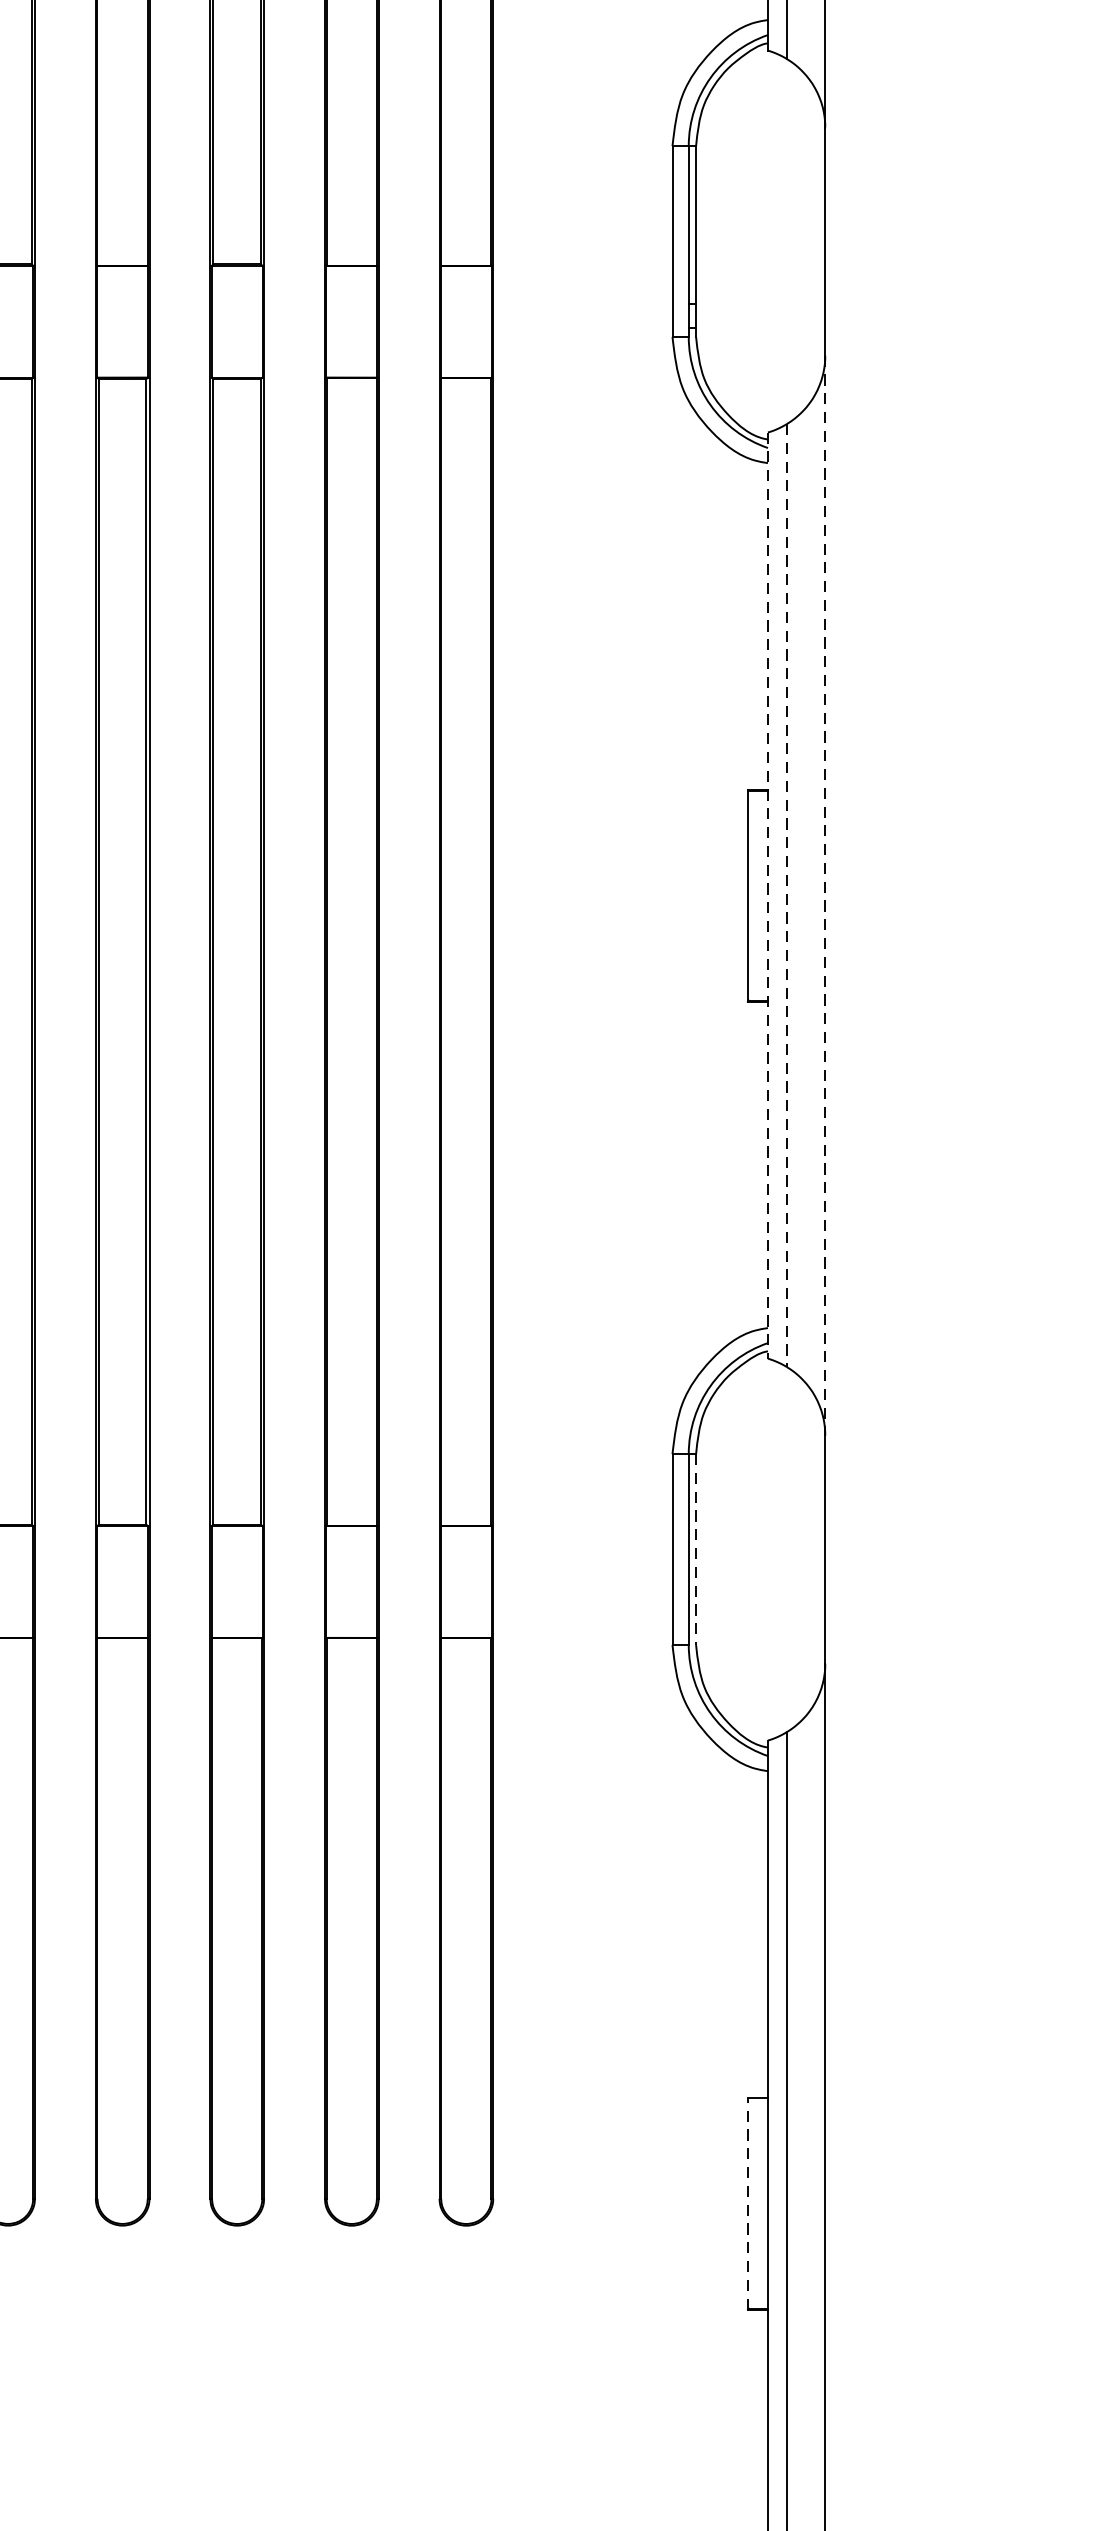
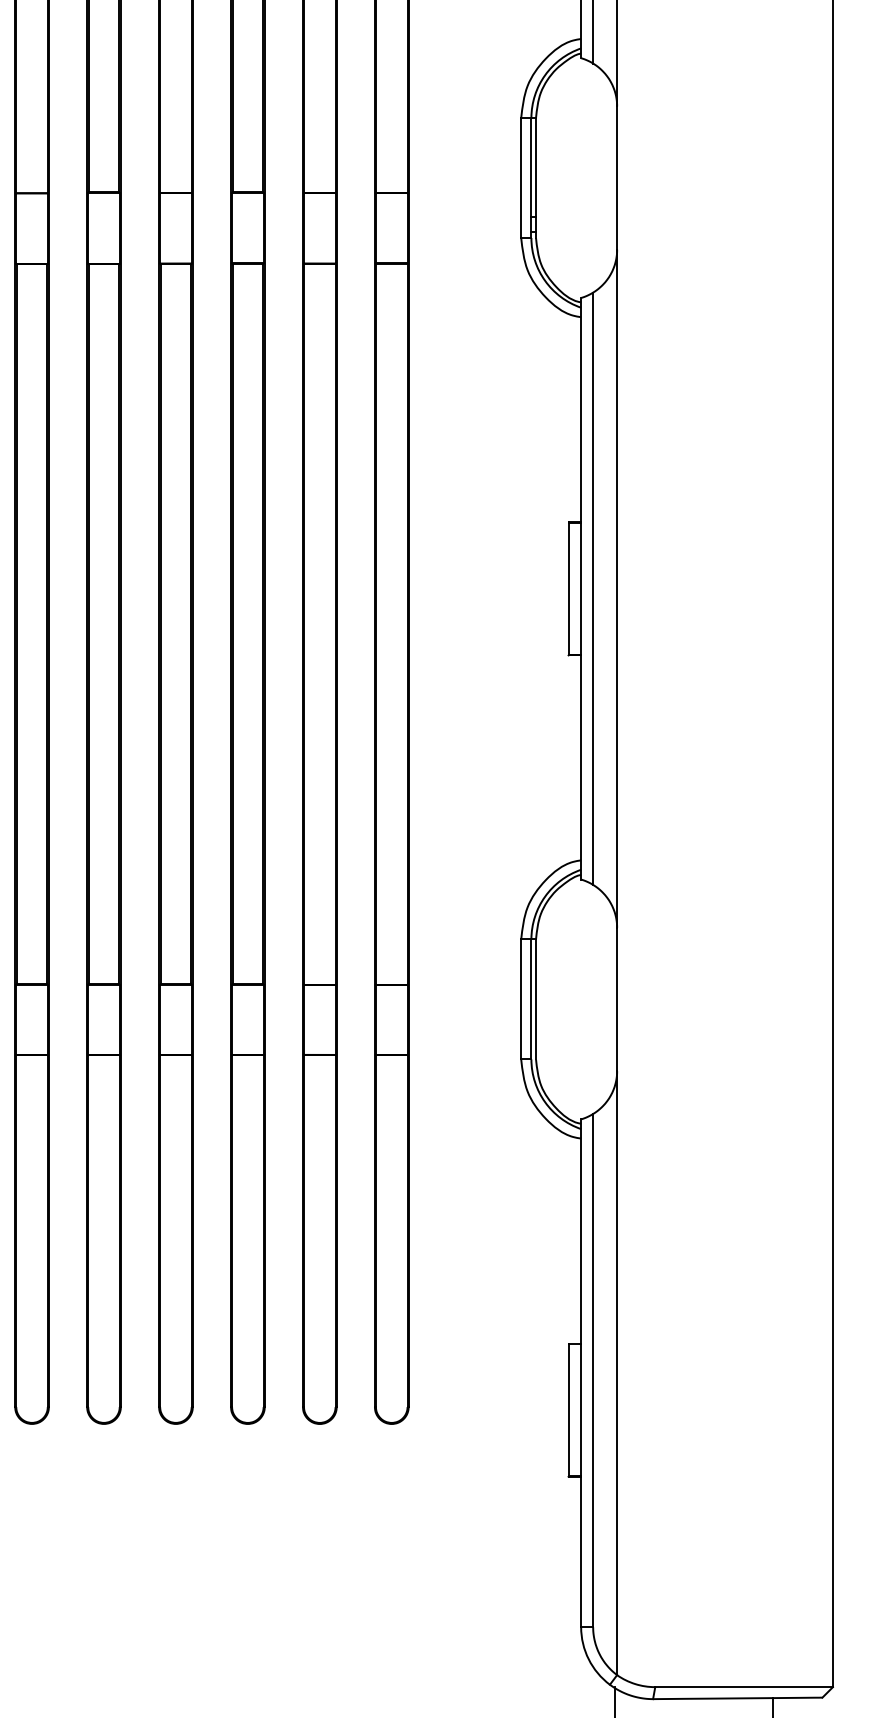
line: (768, 895) -> (581, 588), dashed -> solid
line: (787, 896) -> (593, 589), dashed -> solid
line: (825, 896) -> (617, 589), dashed -> solid
line: (696, 1549) -> (536, 999), dashed -> solid
line: (747, 2204) -> (568, 1410), dashed -> solid

